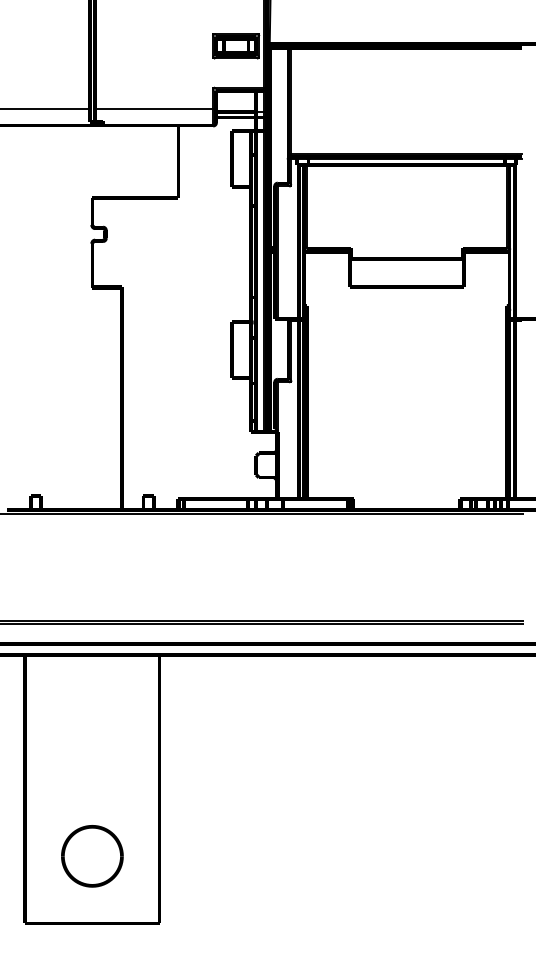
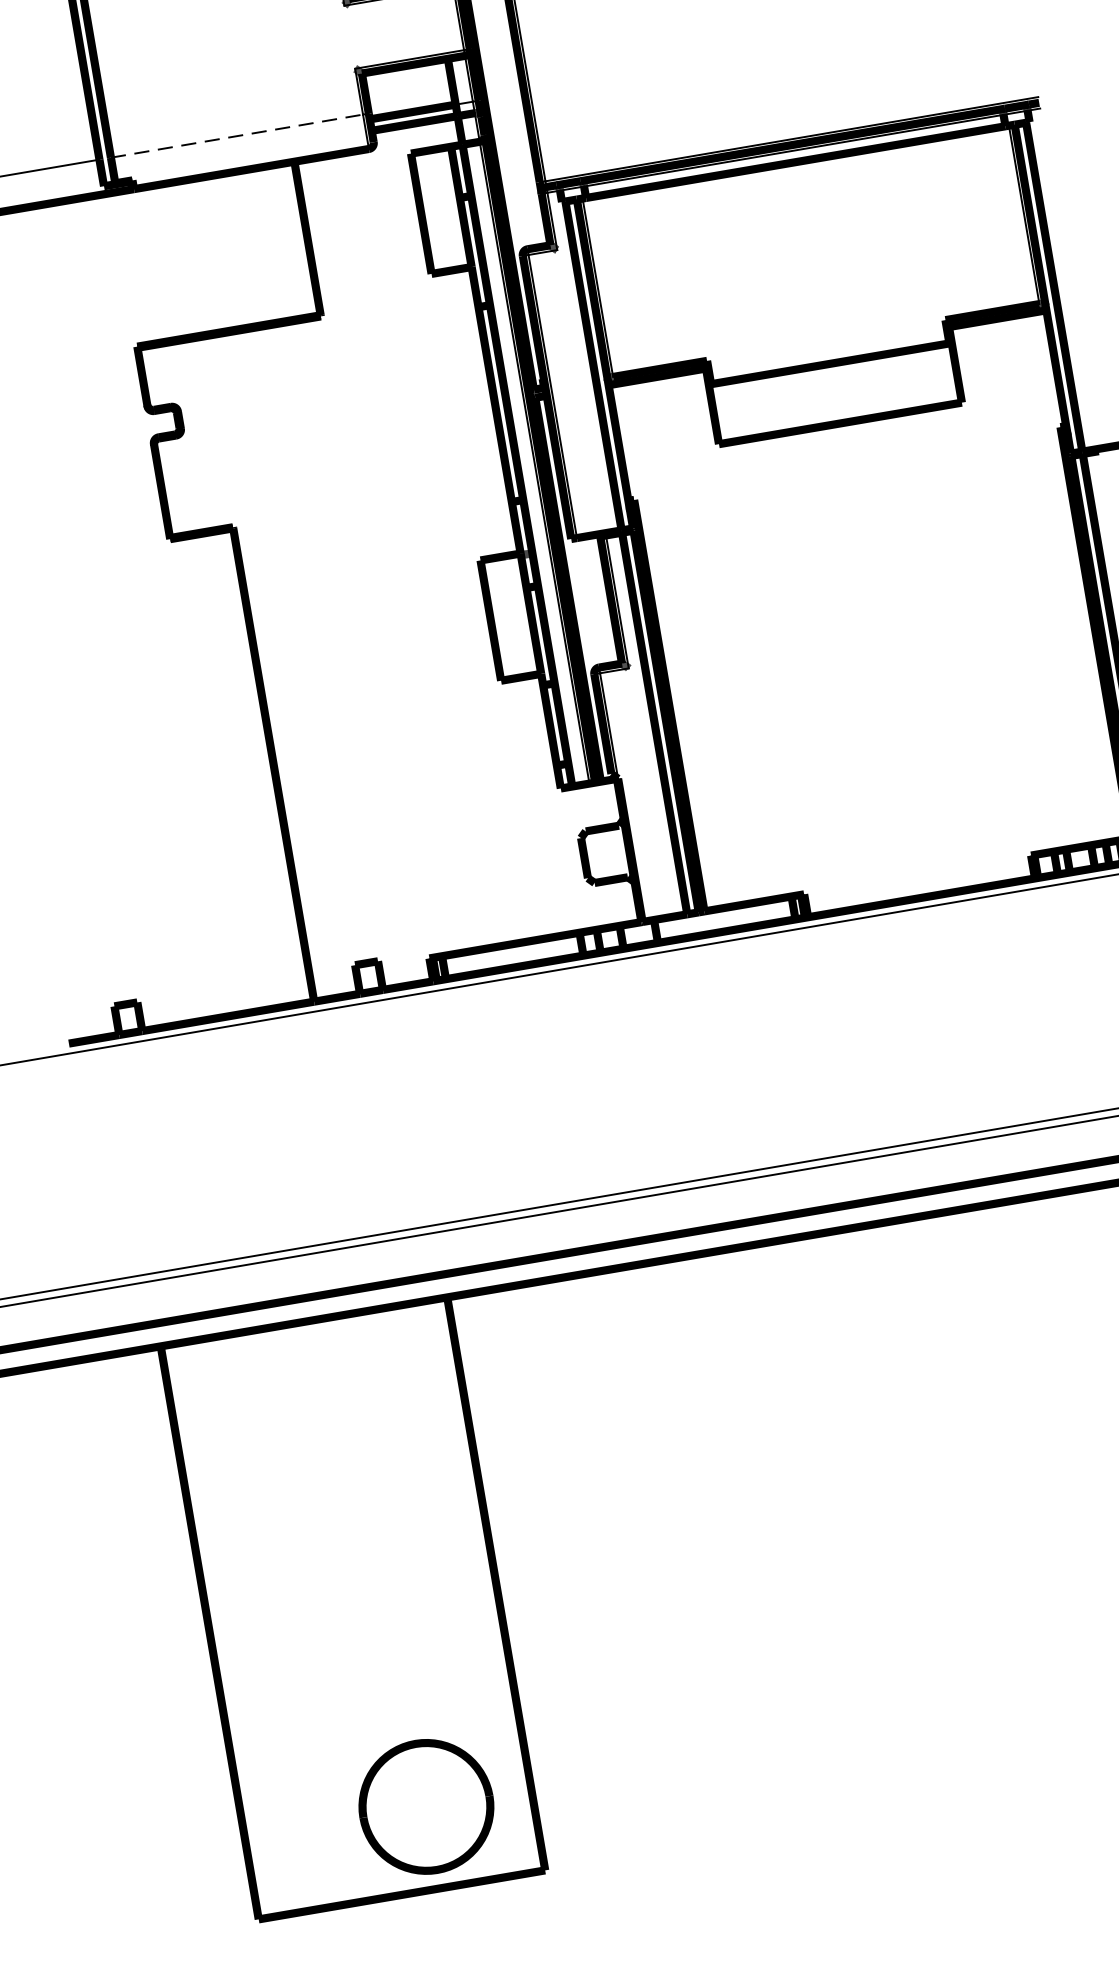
line: (154, 109) -> (237, 136), solid -> dashed
part: (92, 856) -> (426, 1807), moved

